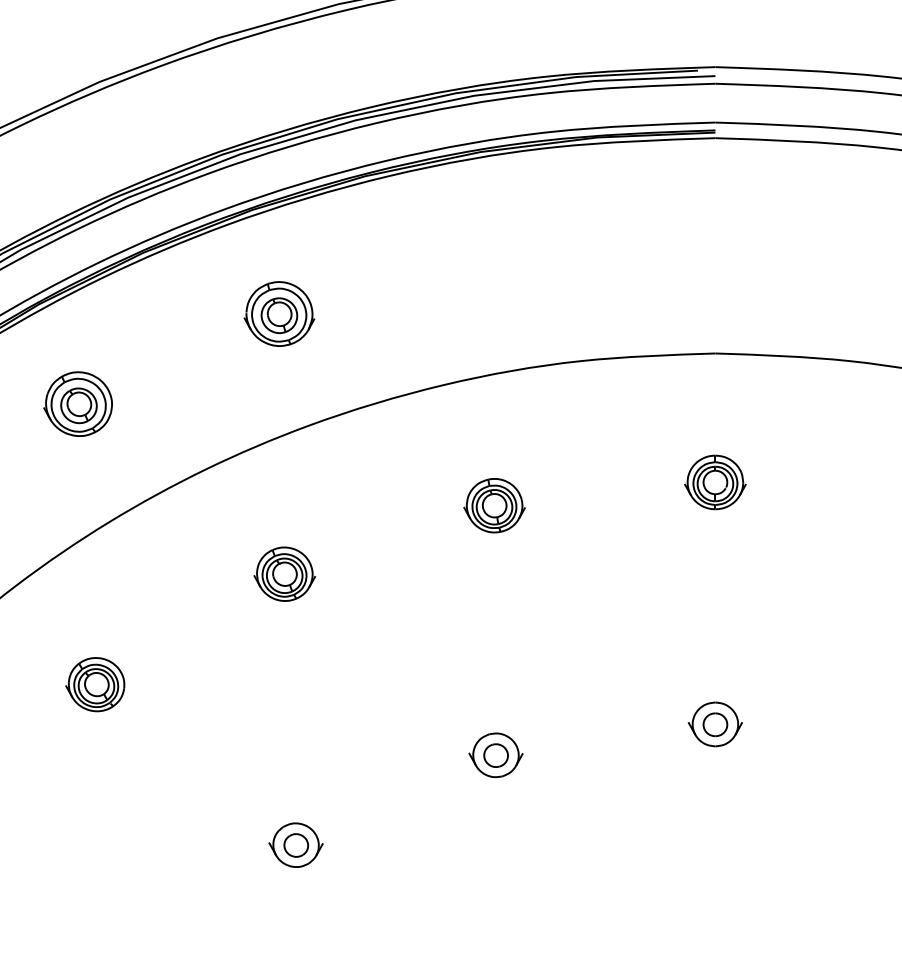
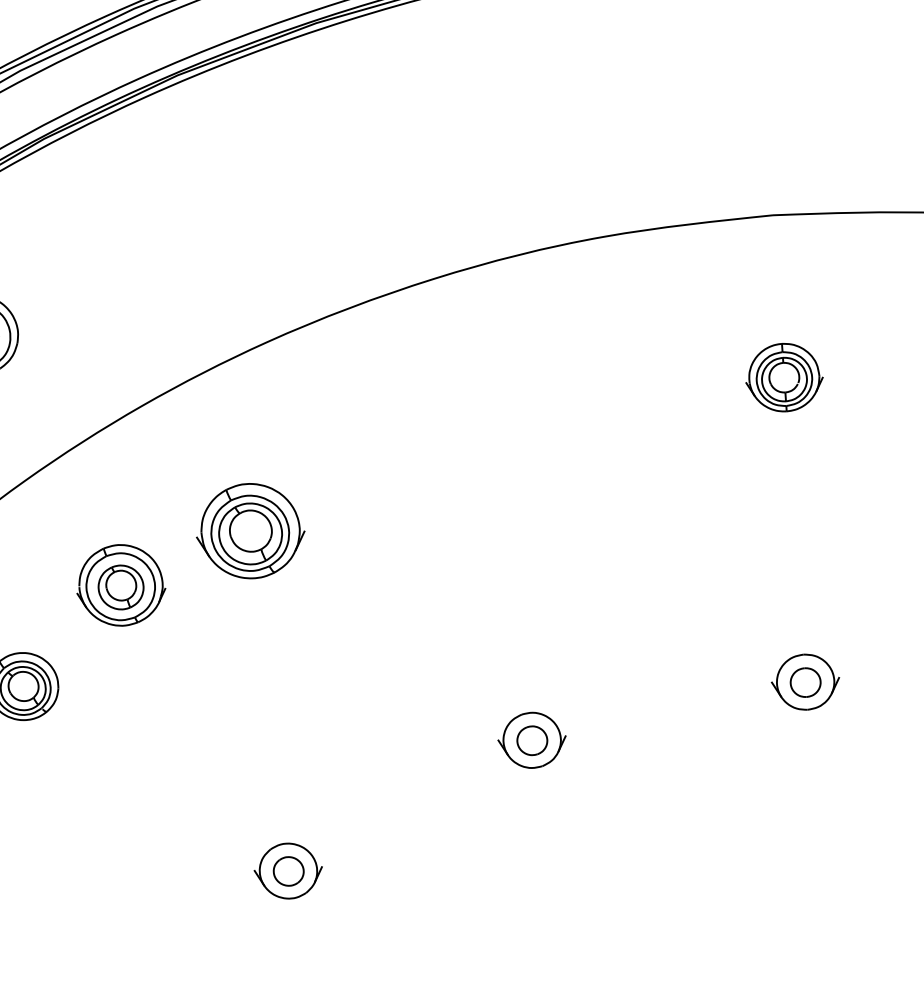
part: (279, 313) -> (120, 584), moved
part: (494, 505) -> (508, 426), removed
part: (284, 573) -> (249, 530), size x1.4

